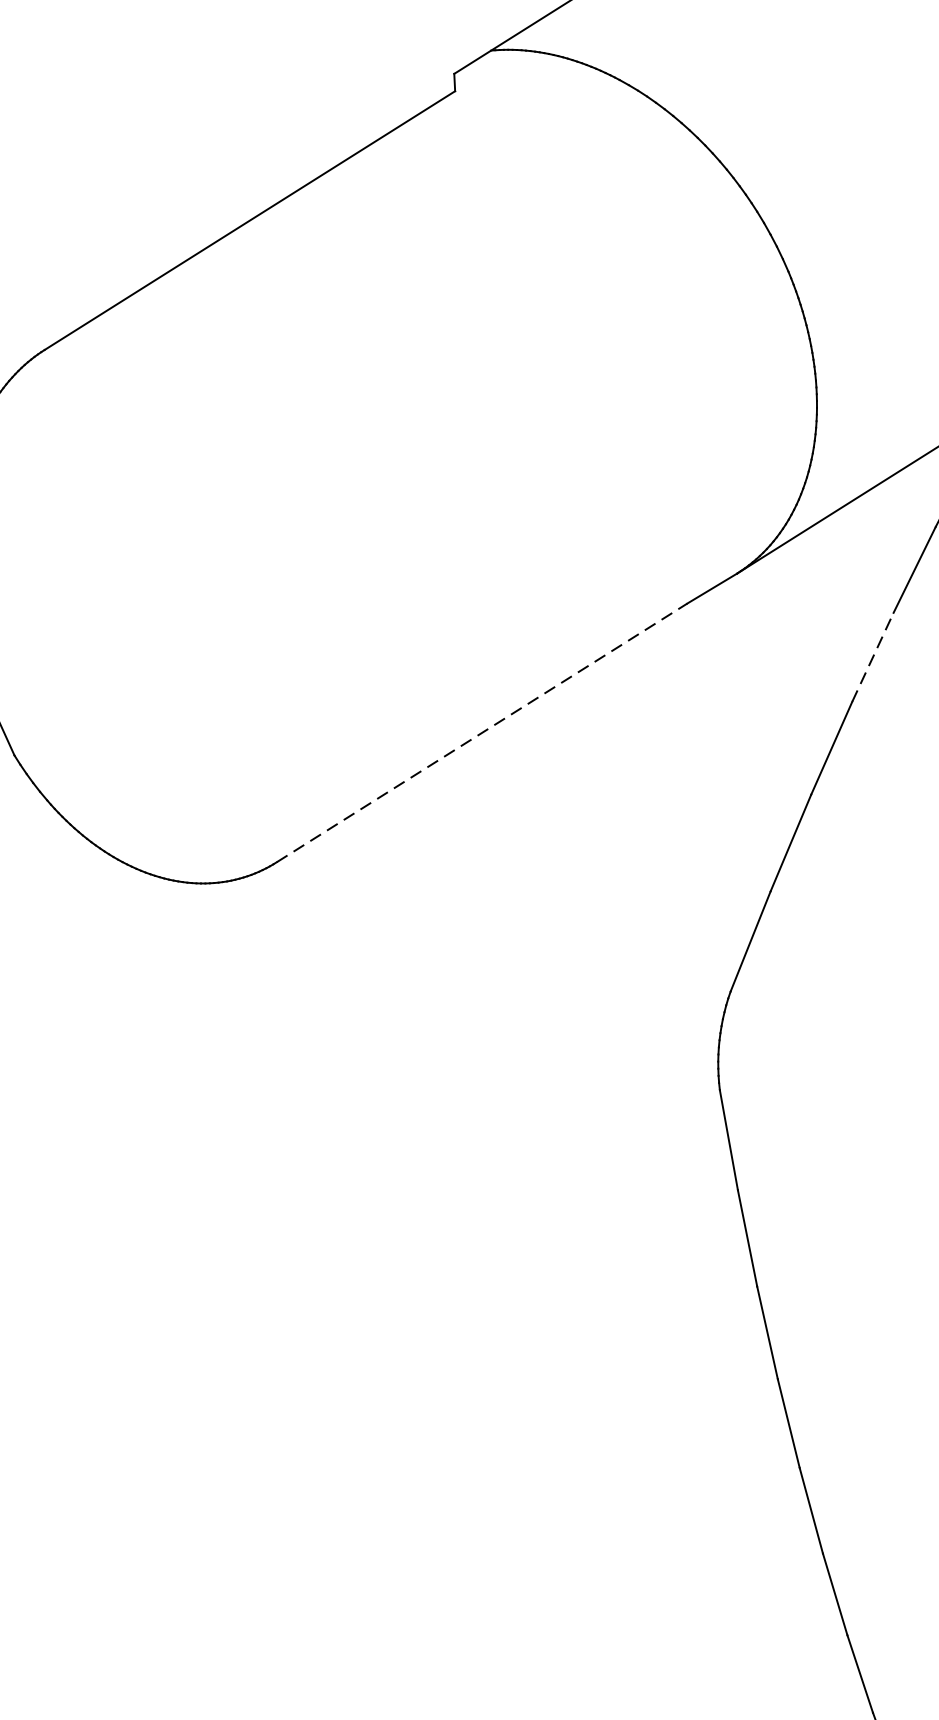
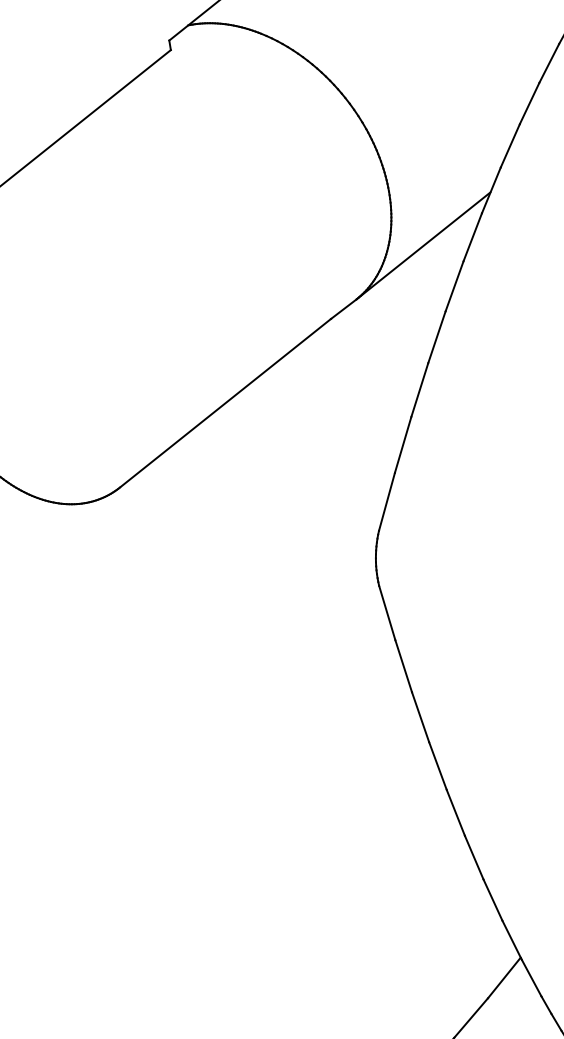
line: (874, 656) -> (437, 336), dashed -> solid
line: (481, 733) -> (225, 403), dashed -> solid

